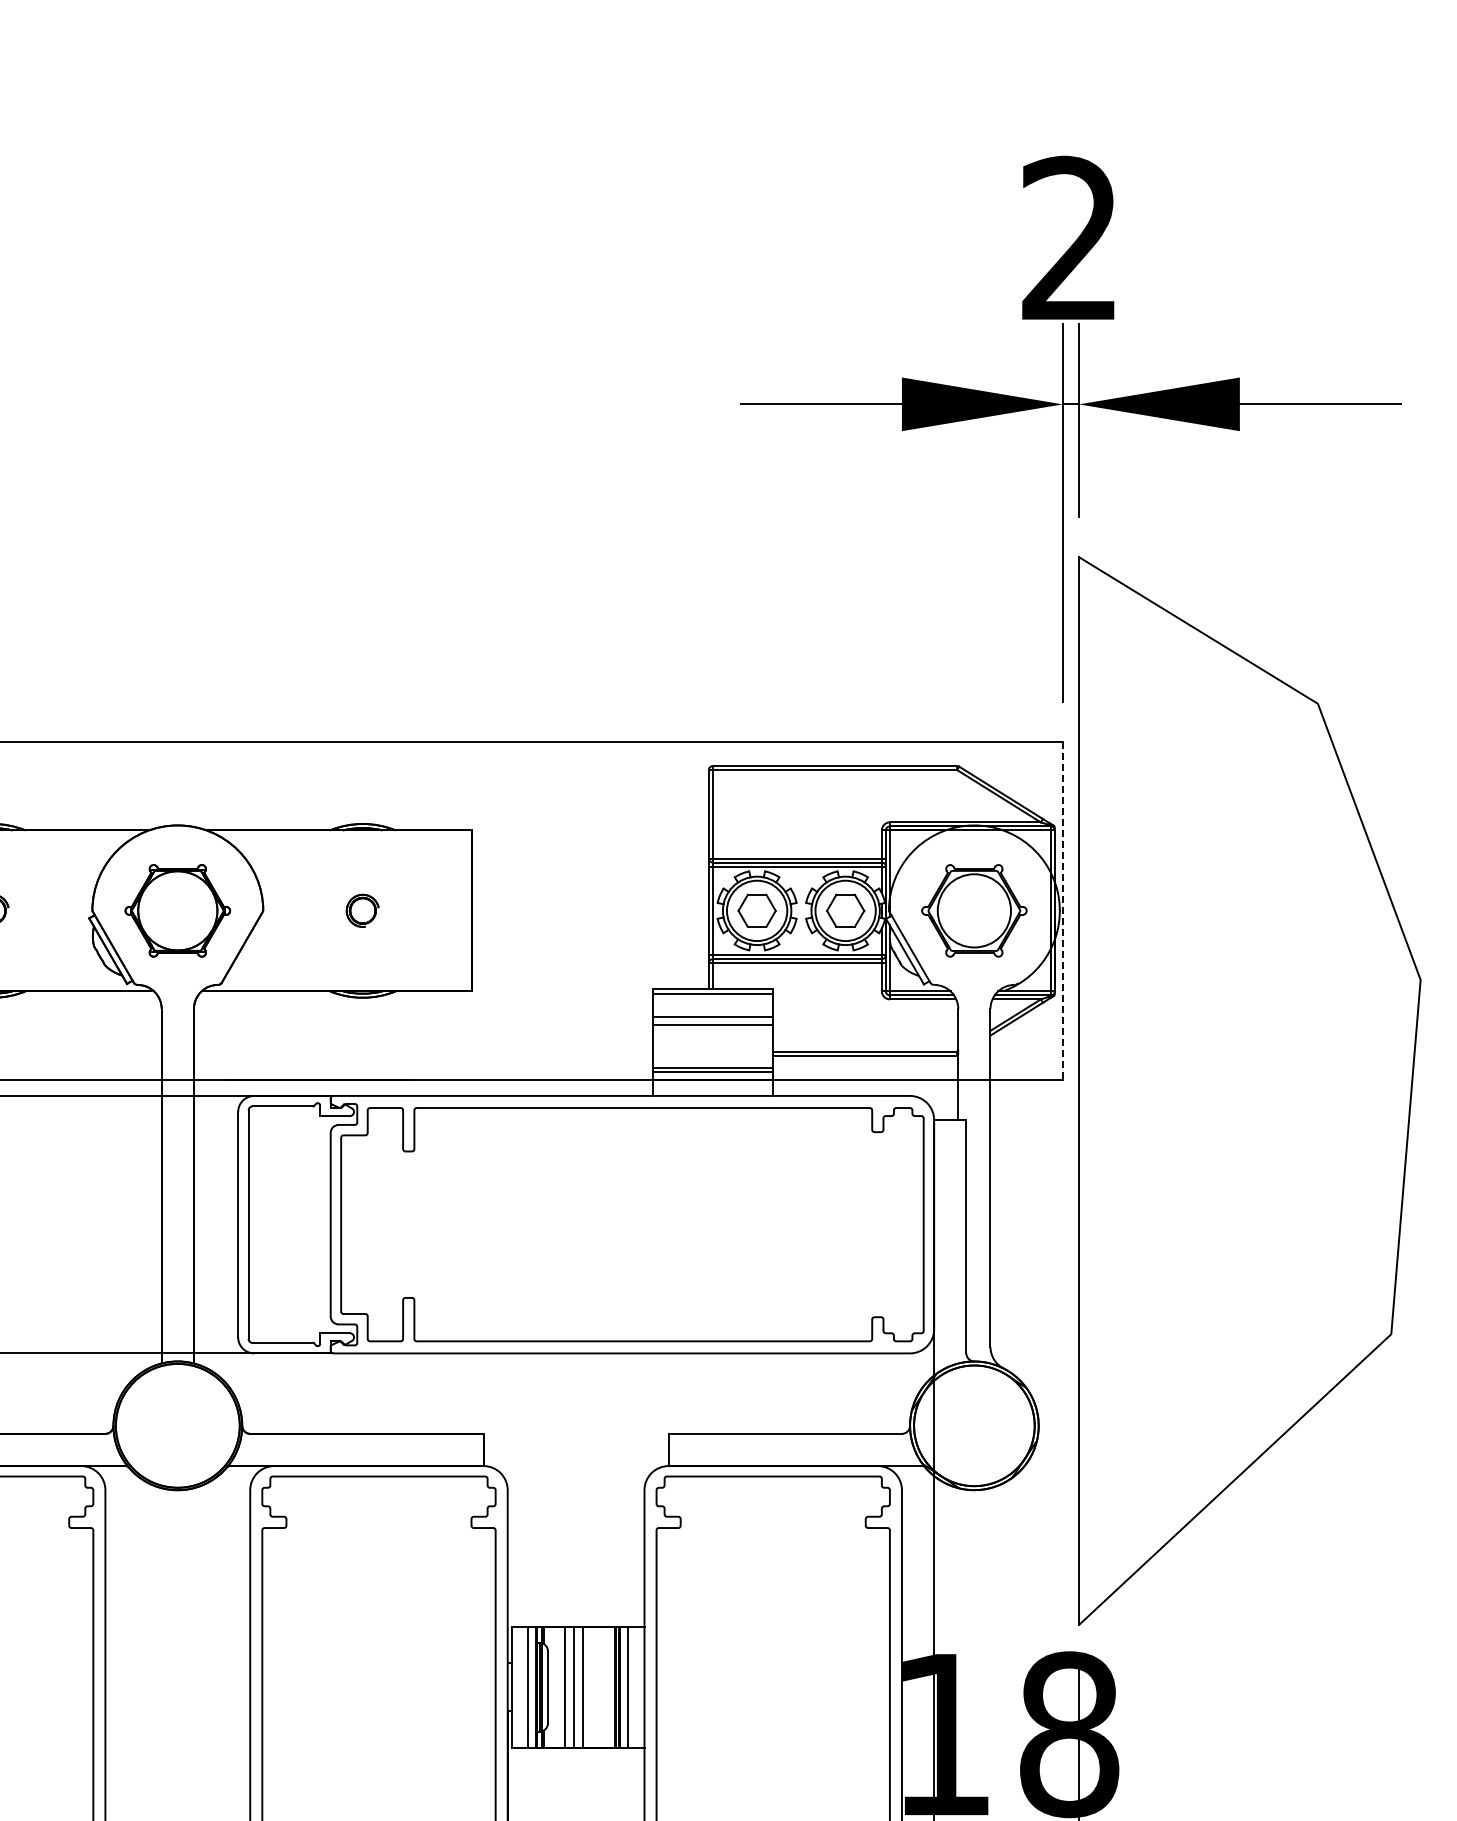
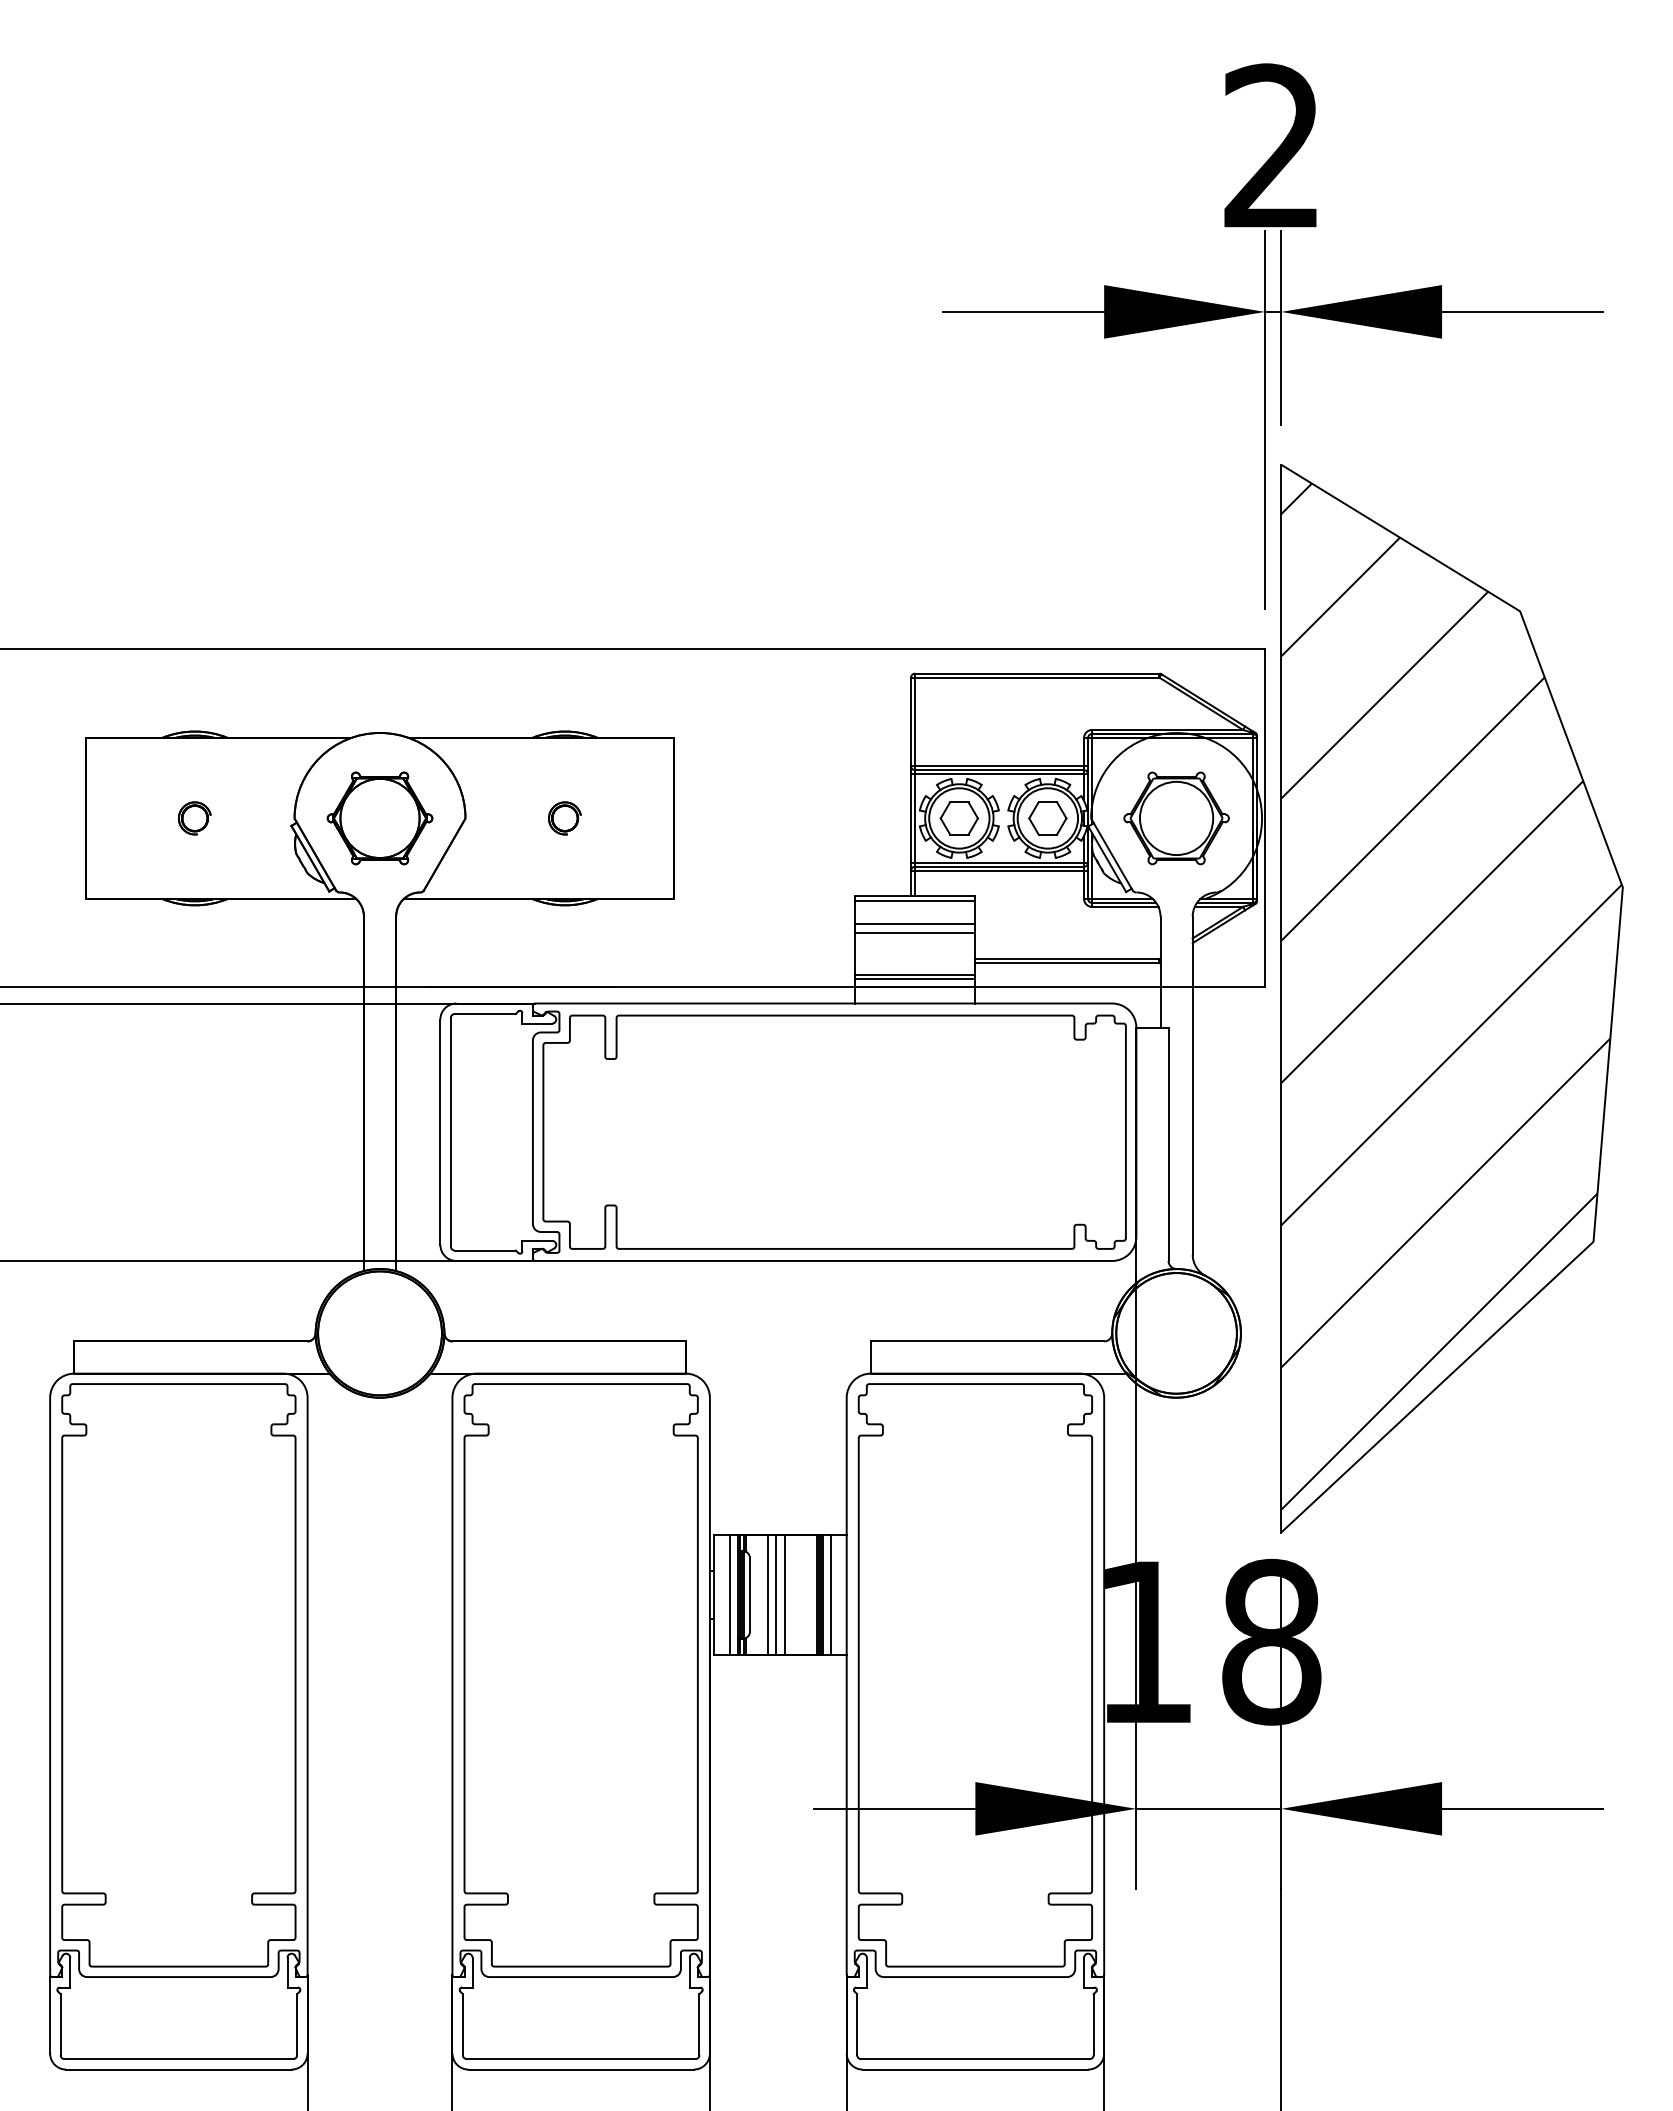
line: (1063, 910) -> (1265, 818), dashed -> solid
hatch: (1249, 1088) -> (1451, 996), added

